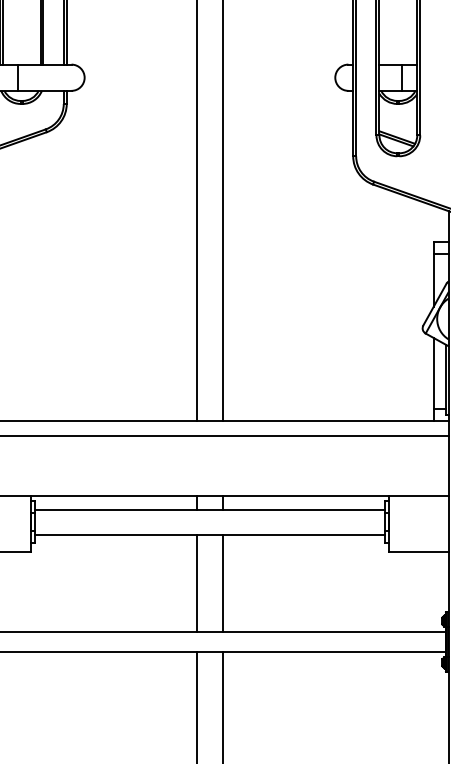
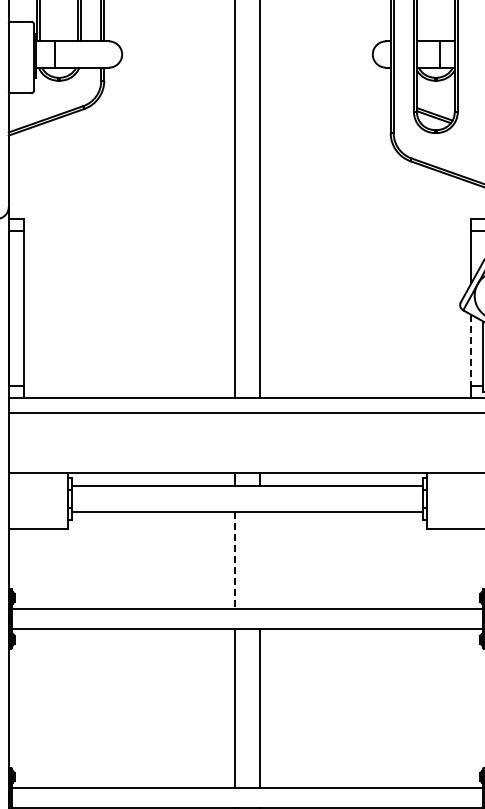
line: (433, 373) -> (471, 350), solid -> dashed
line: (222, 582) -> (260, 559), removed
line: (196, 583) -> (234, 560), solid -> dashed

